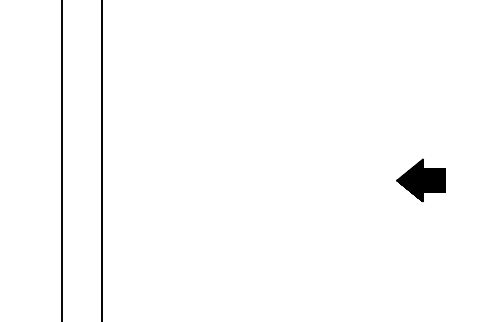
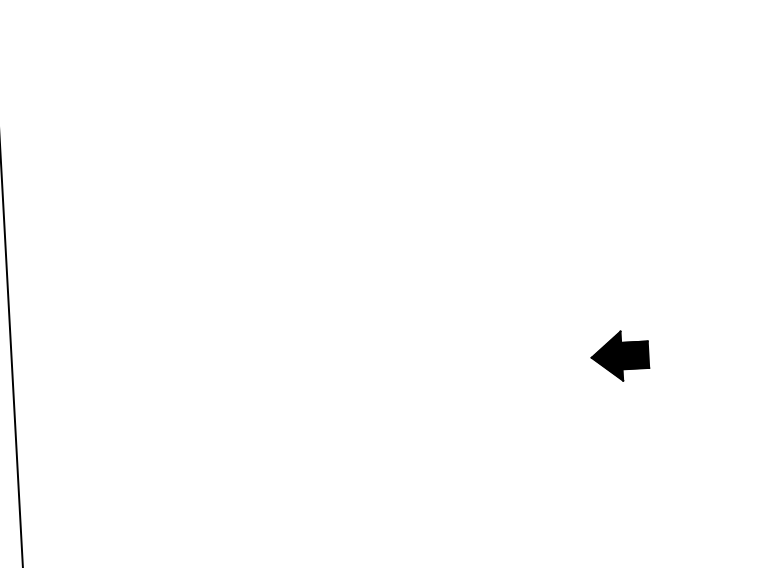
part: (420, 180) -> (619, 356), size x0.62

